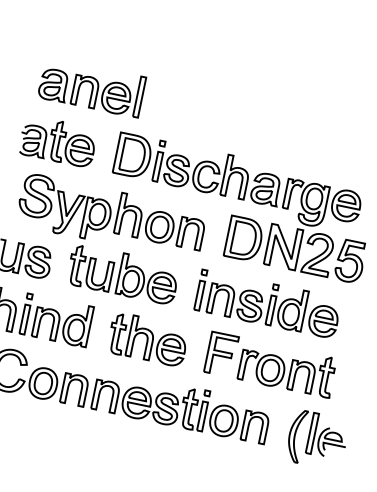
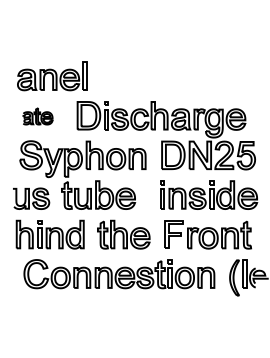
part: (58, 141) -> (37, 116), size x0.6
part: (269, 303) -> (209, 194), moved

